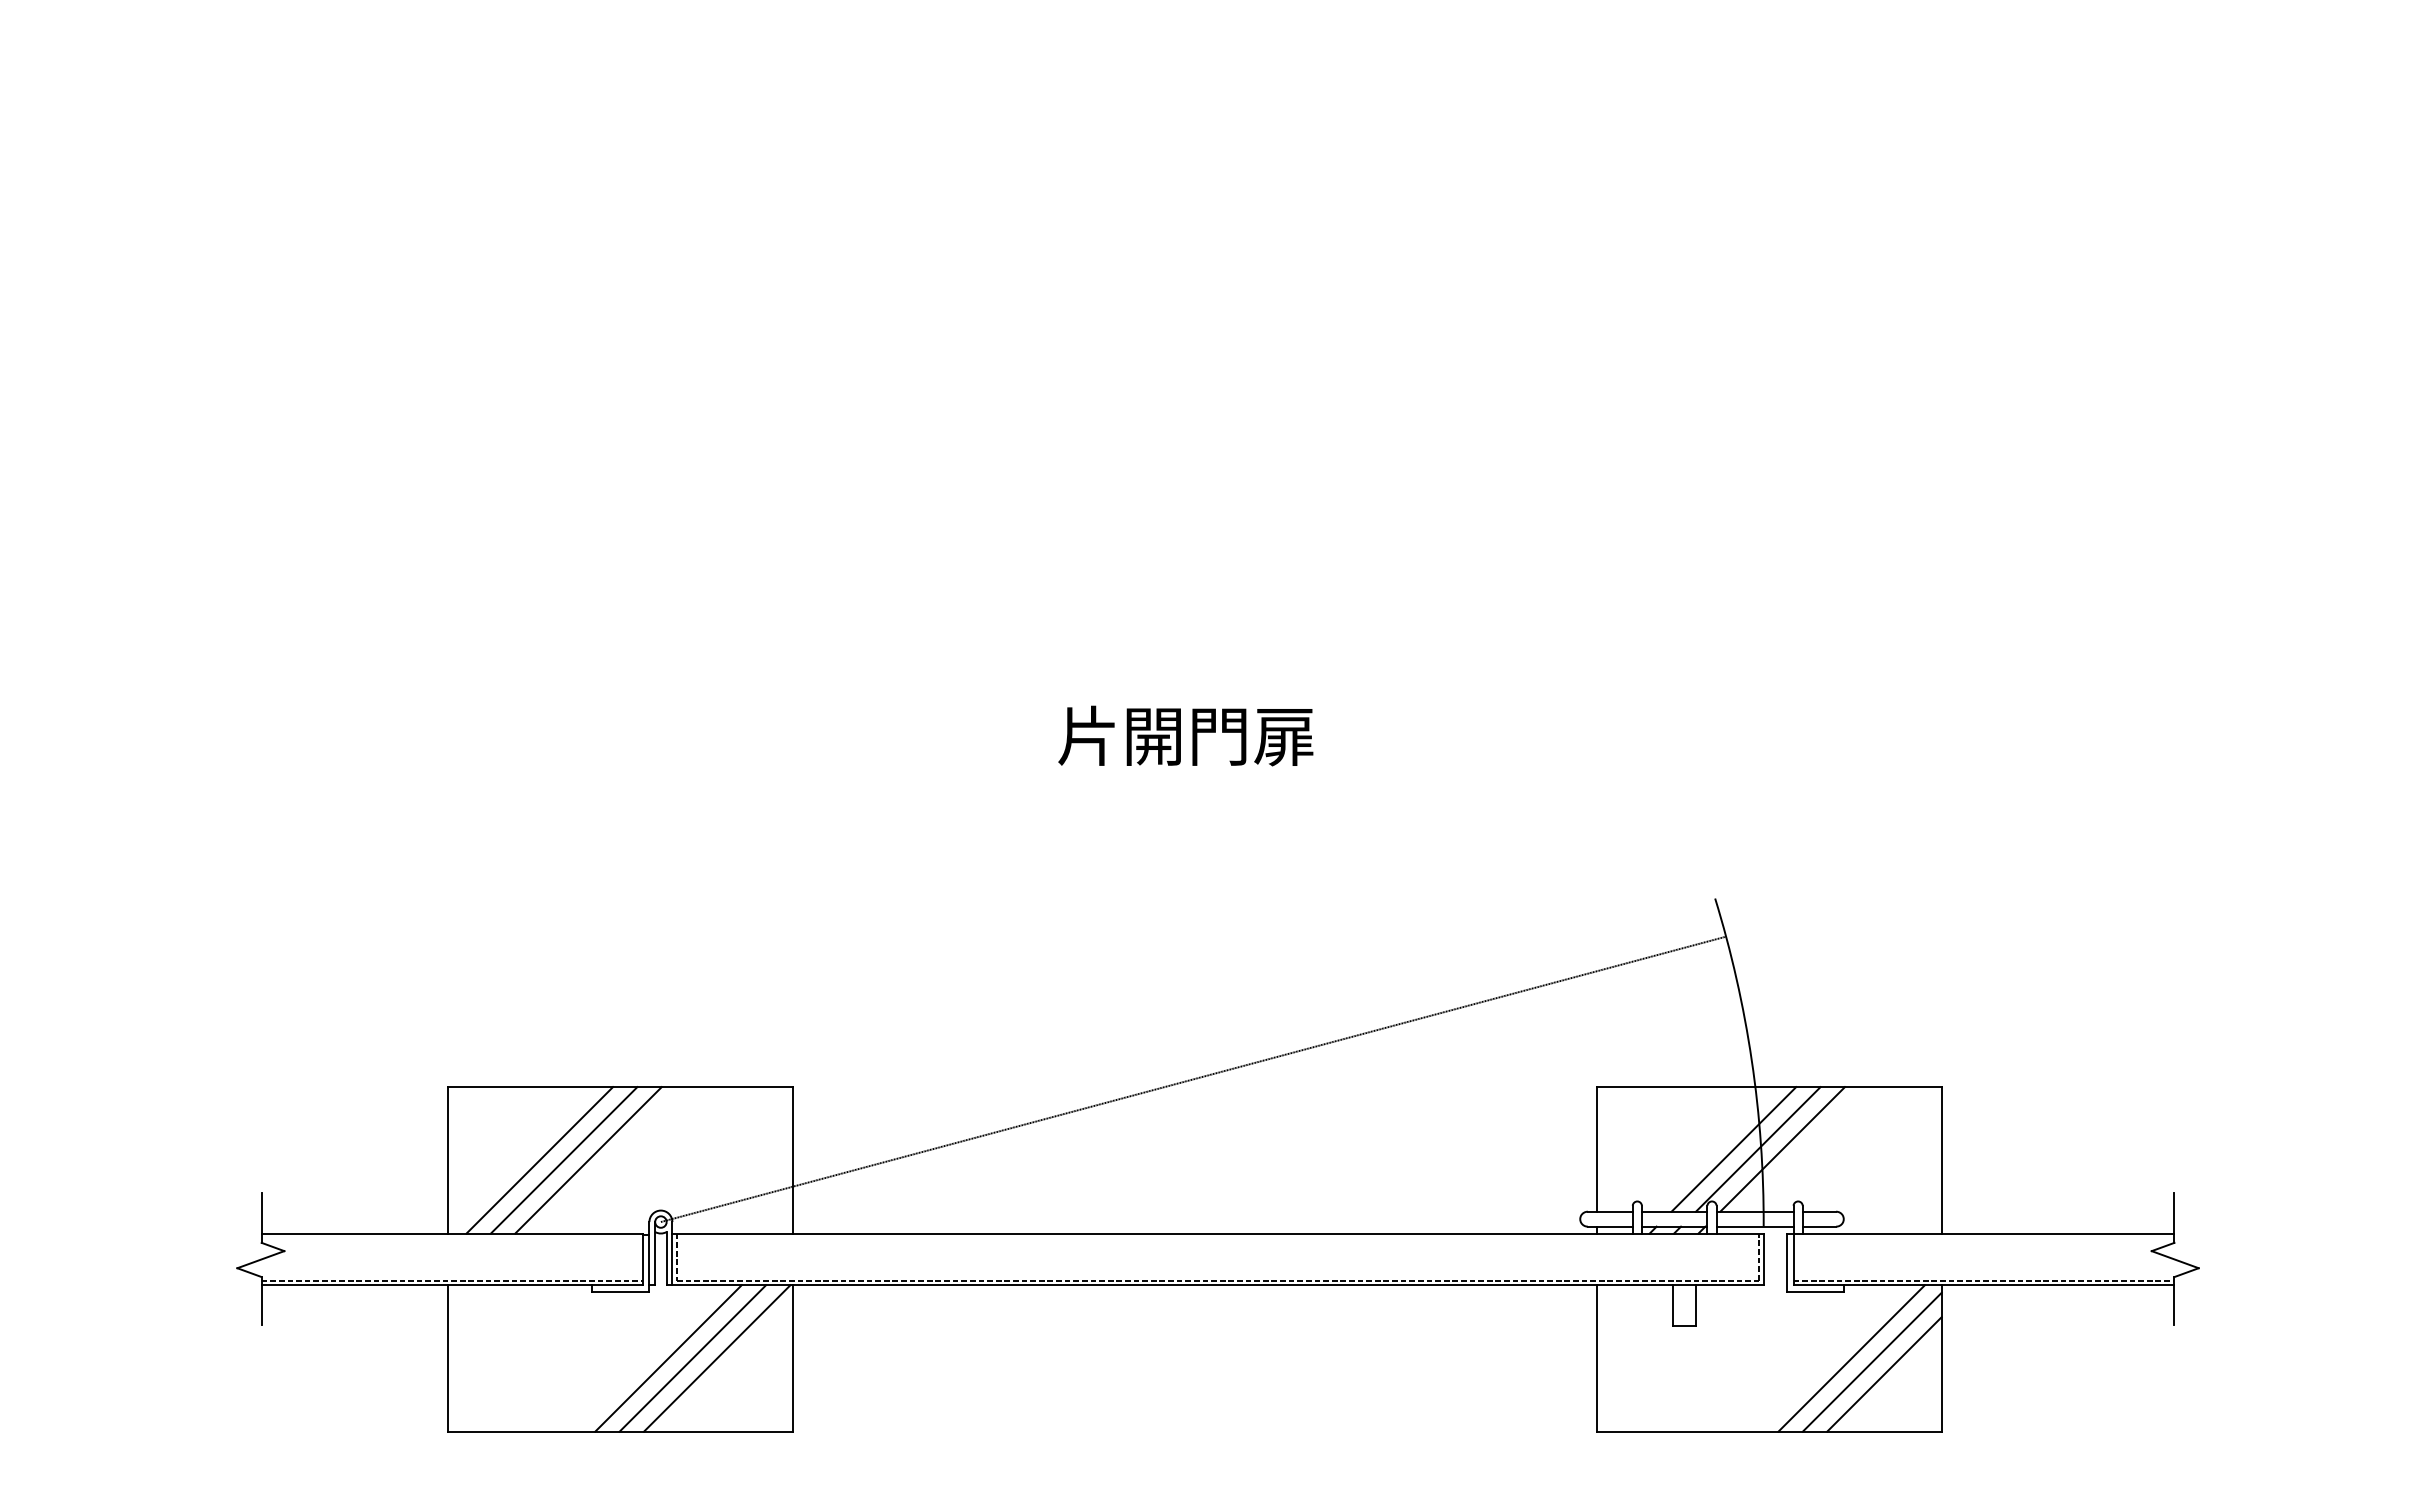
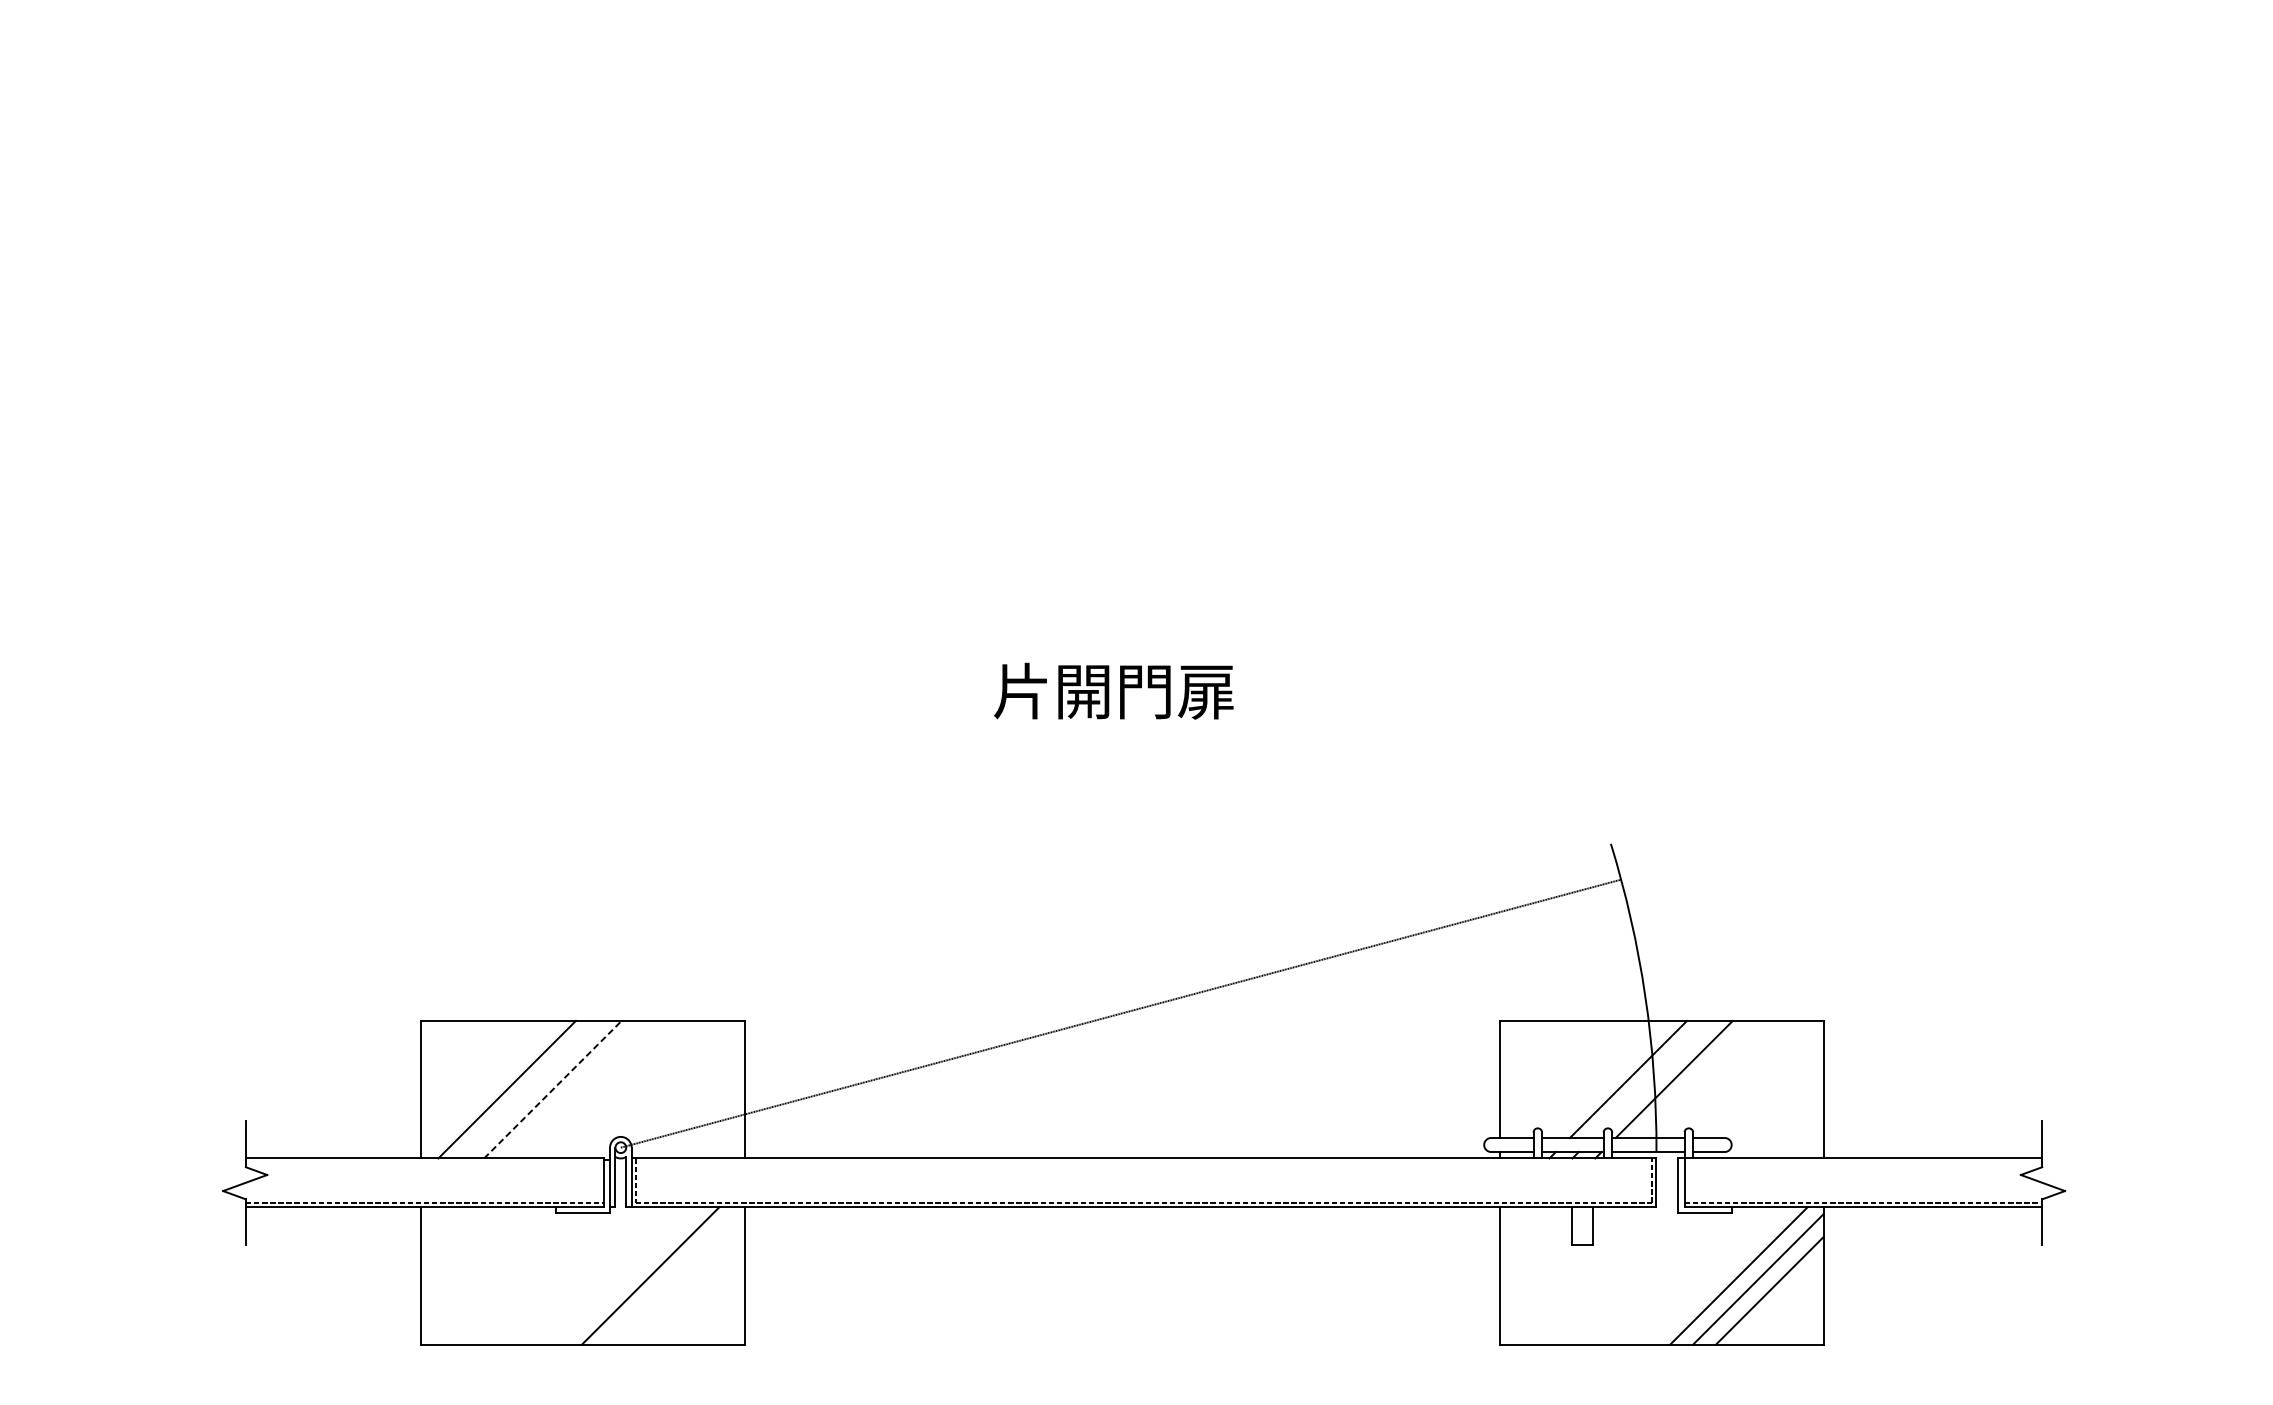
line: (1757, 1149) -> (1650, 1079), removed
line: (563, 1160) -> (529, 1089), removed
line: (588, 1160) -> (552, 1089), solid -> dashed
line: (668, 1358) -> (627, 1275), removed
line: (716, 1358) -> (673, 1275), removed

